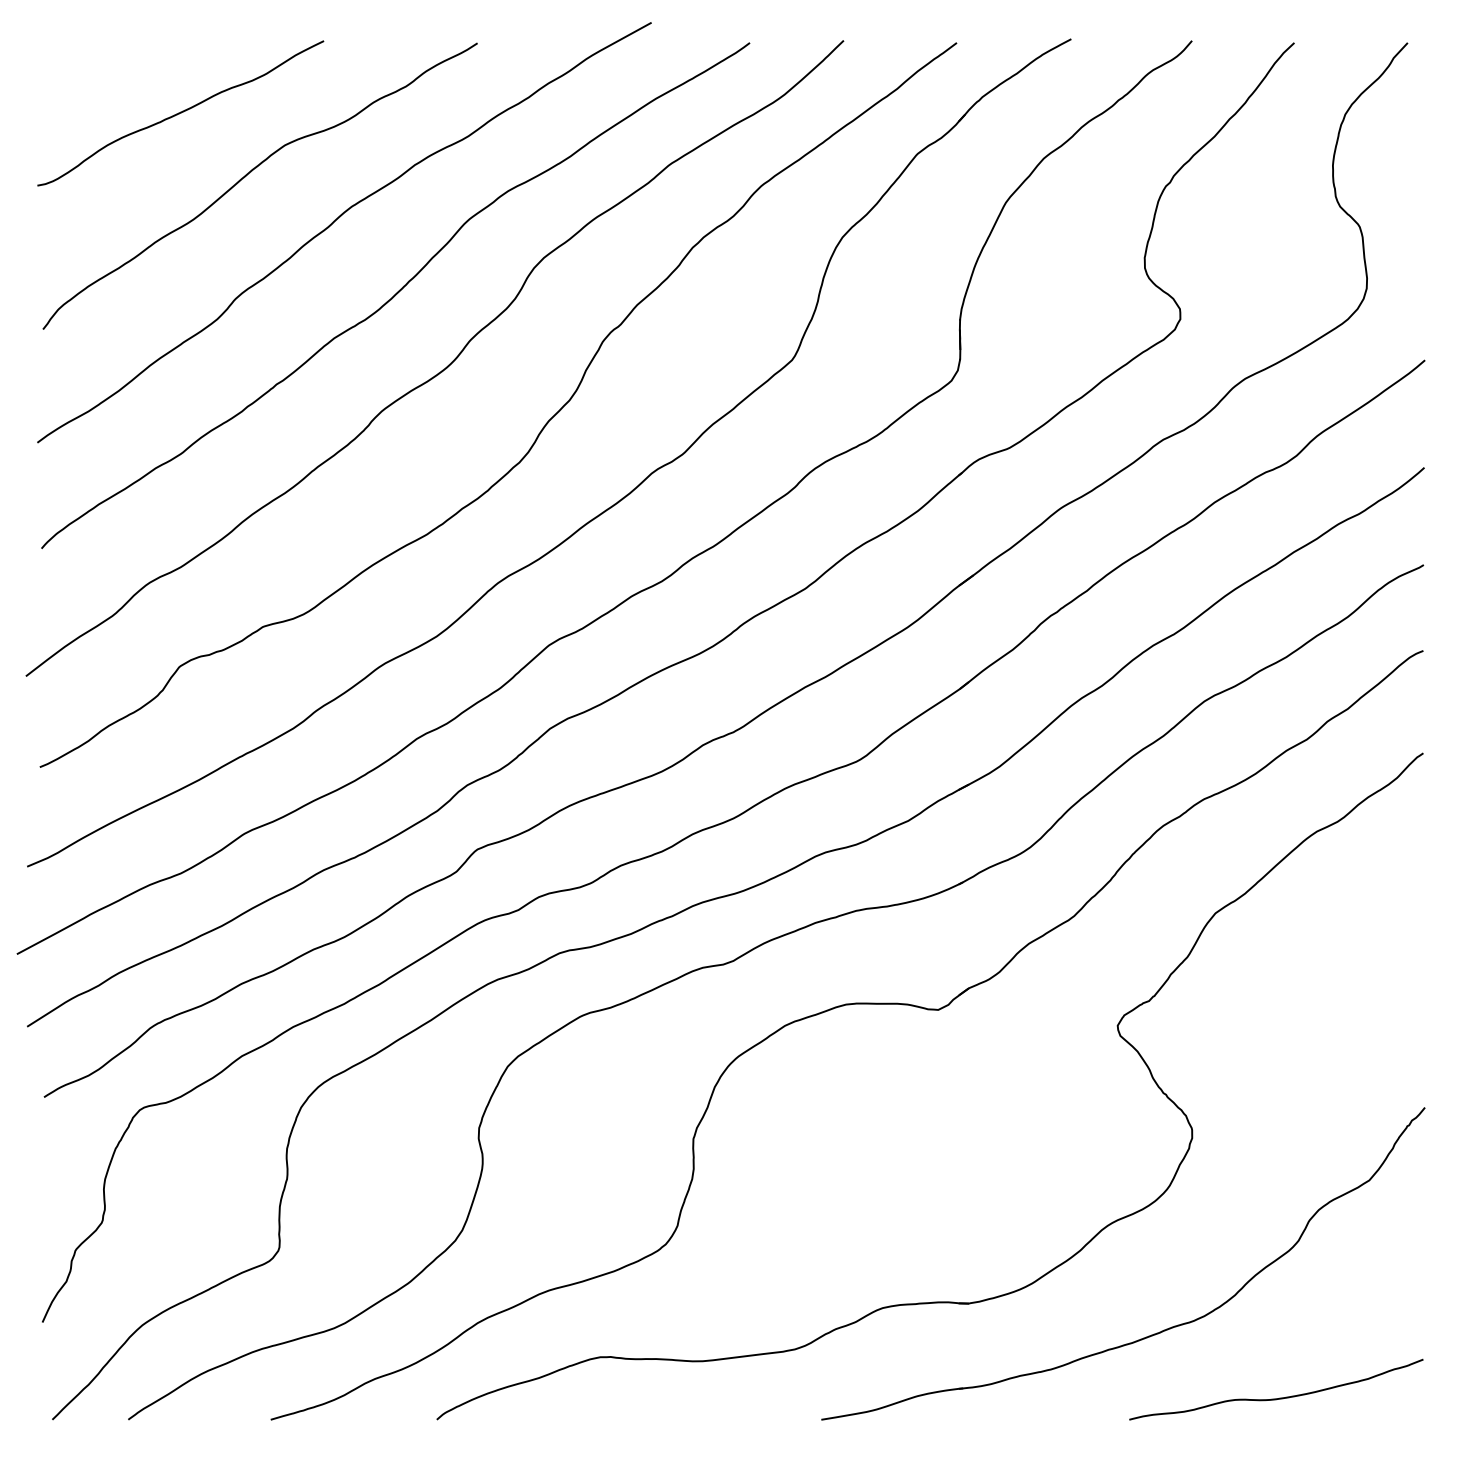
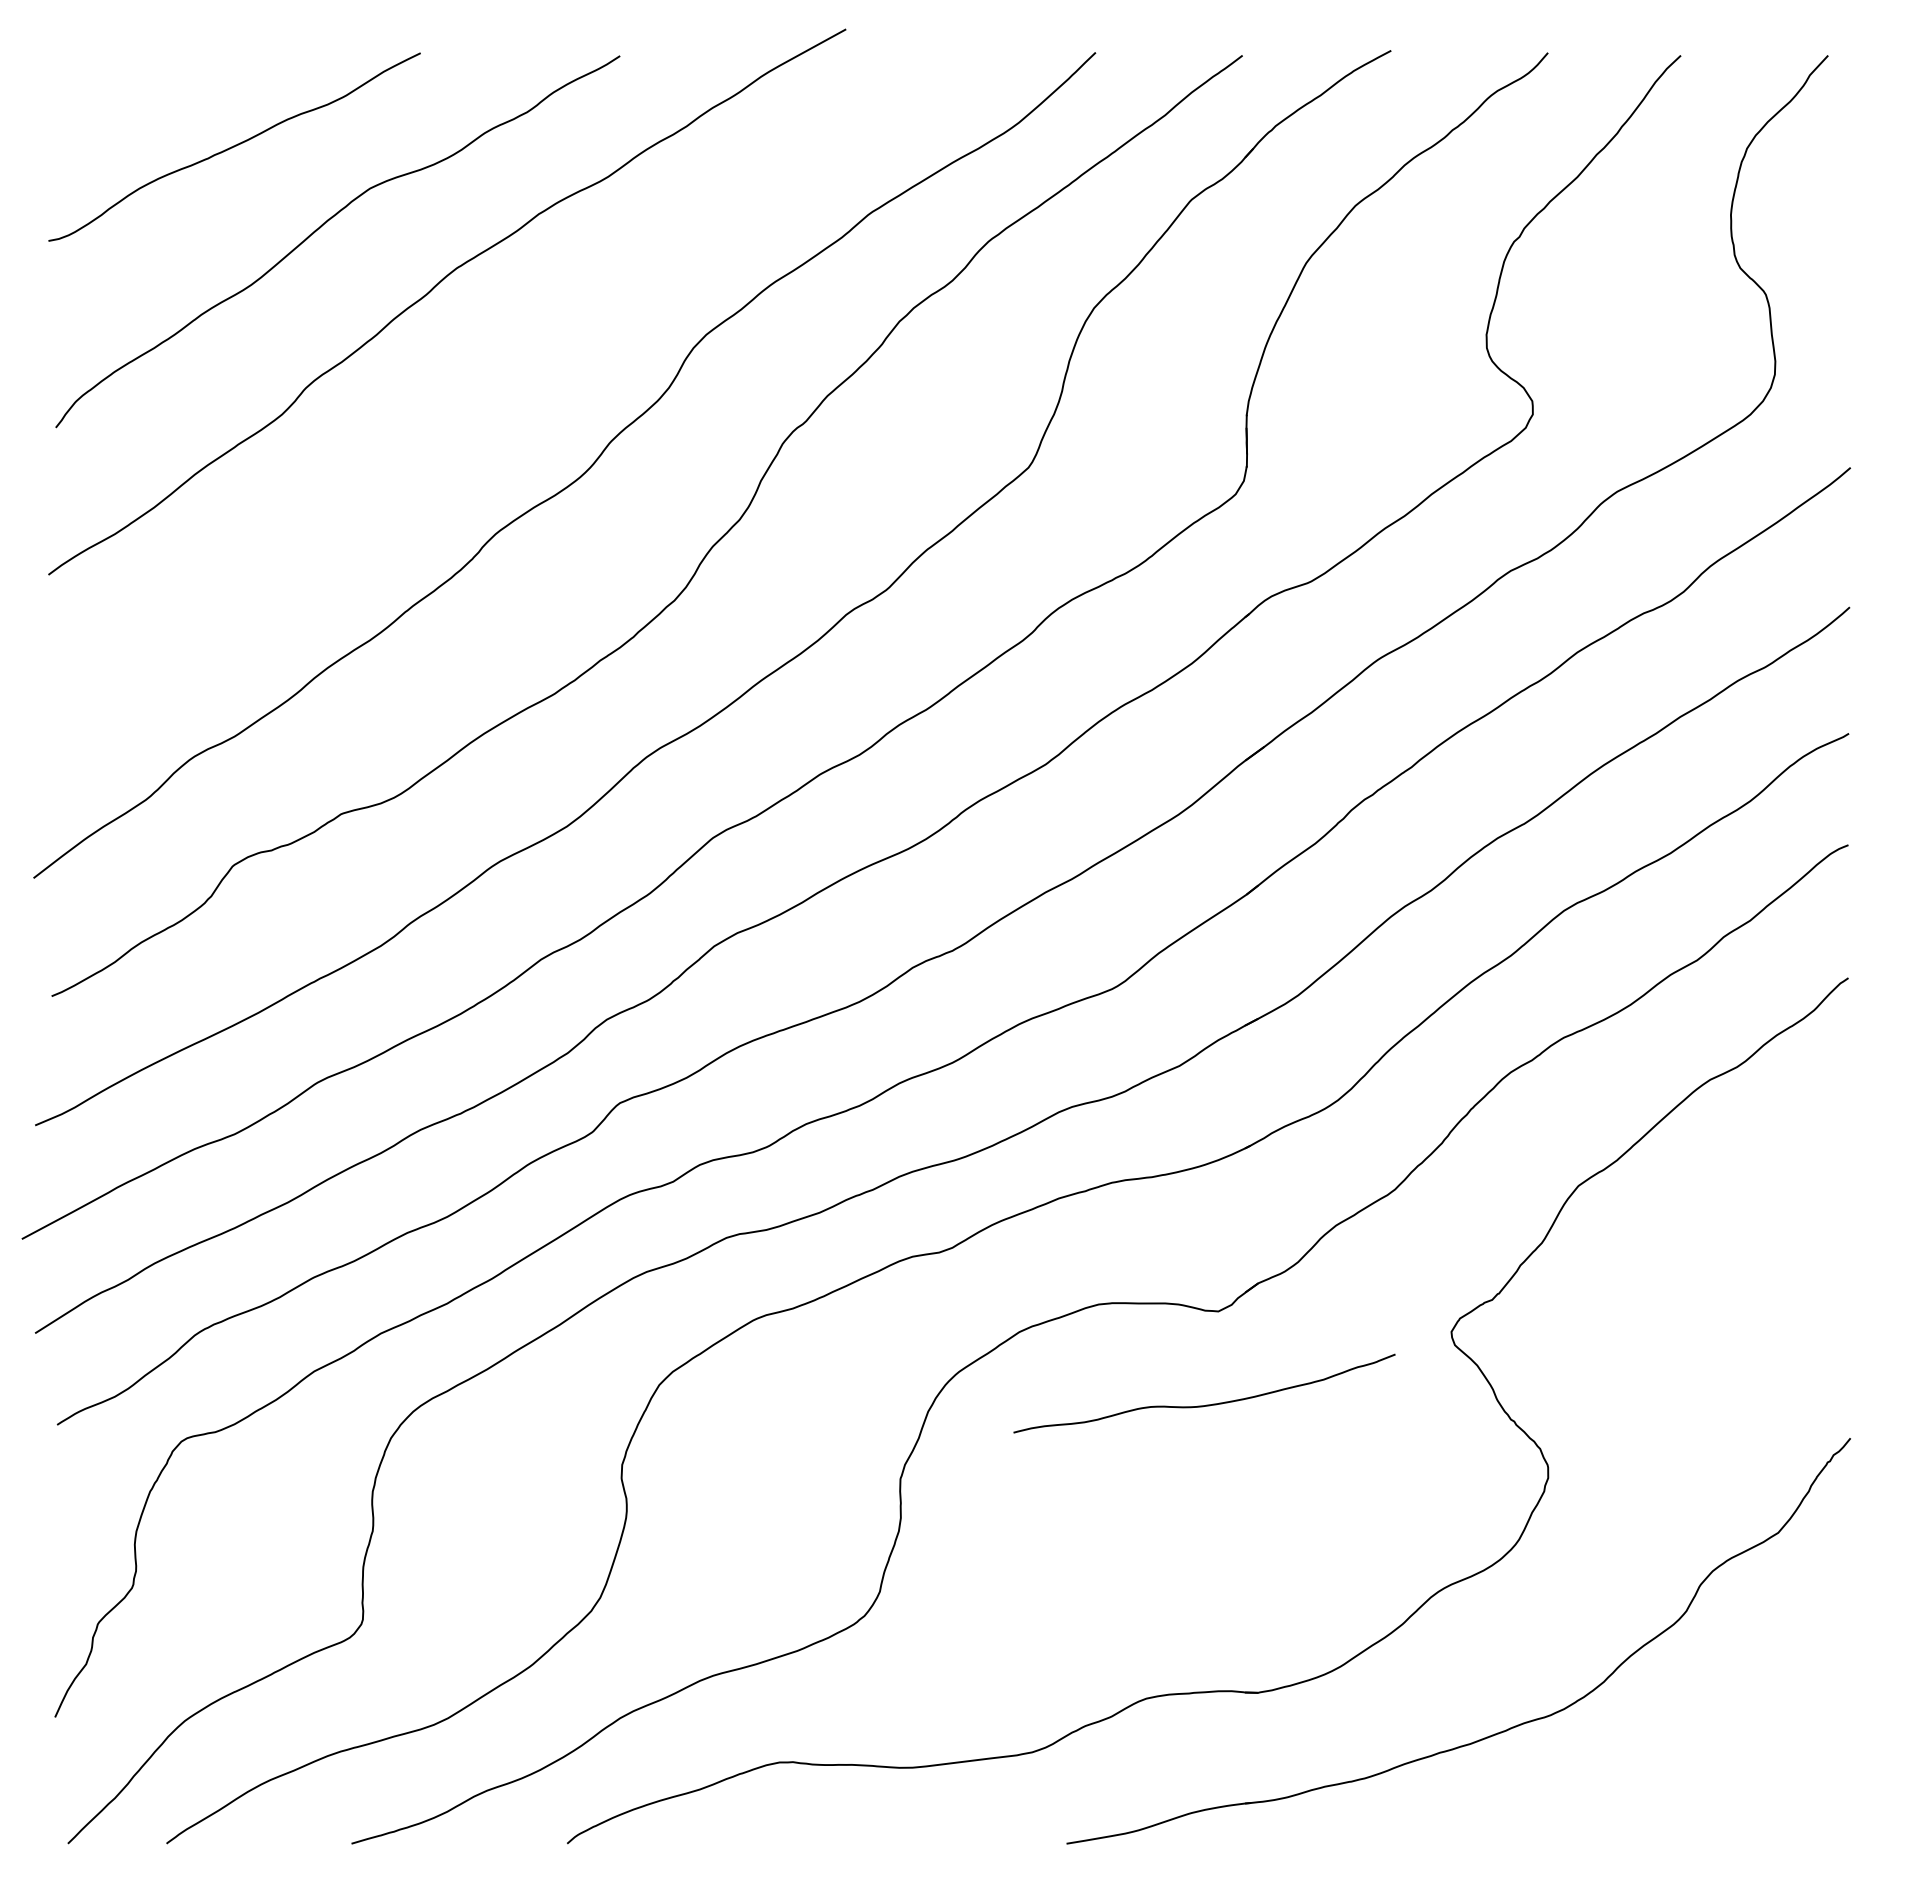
curve: (395, 295) -> (513, 383), removed
curve: (1277, 1398) -> (1206, 1404), moved

